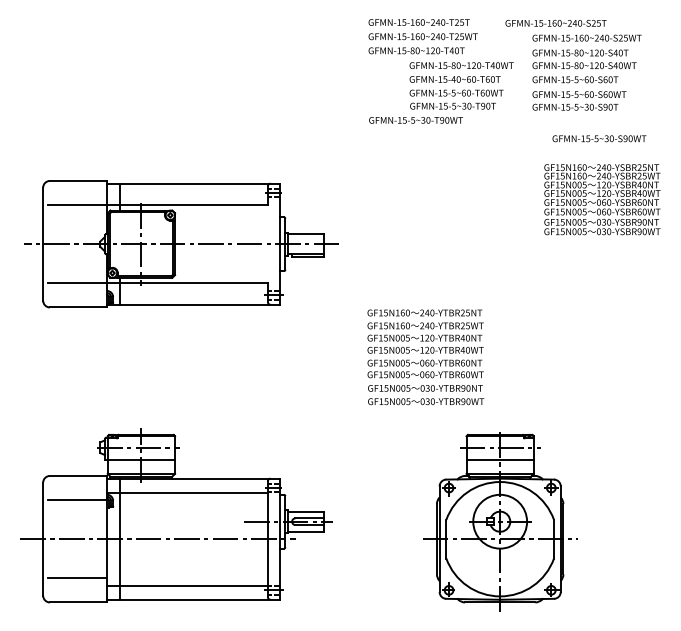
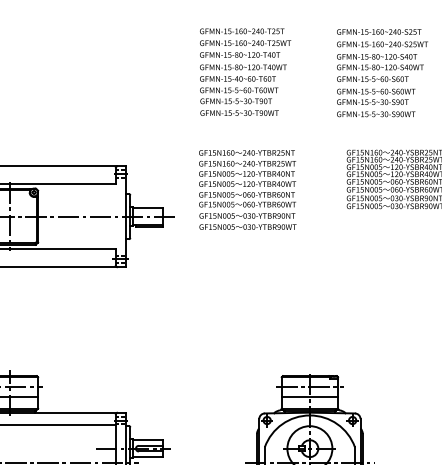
text: (555, 23) -> (378, 32), moved
text: (461, 85) -> (243, 83), moved
text: (599, 138) -> (376, 114), moved
text: (425, 357) -> (247, 190), moved

